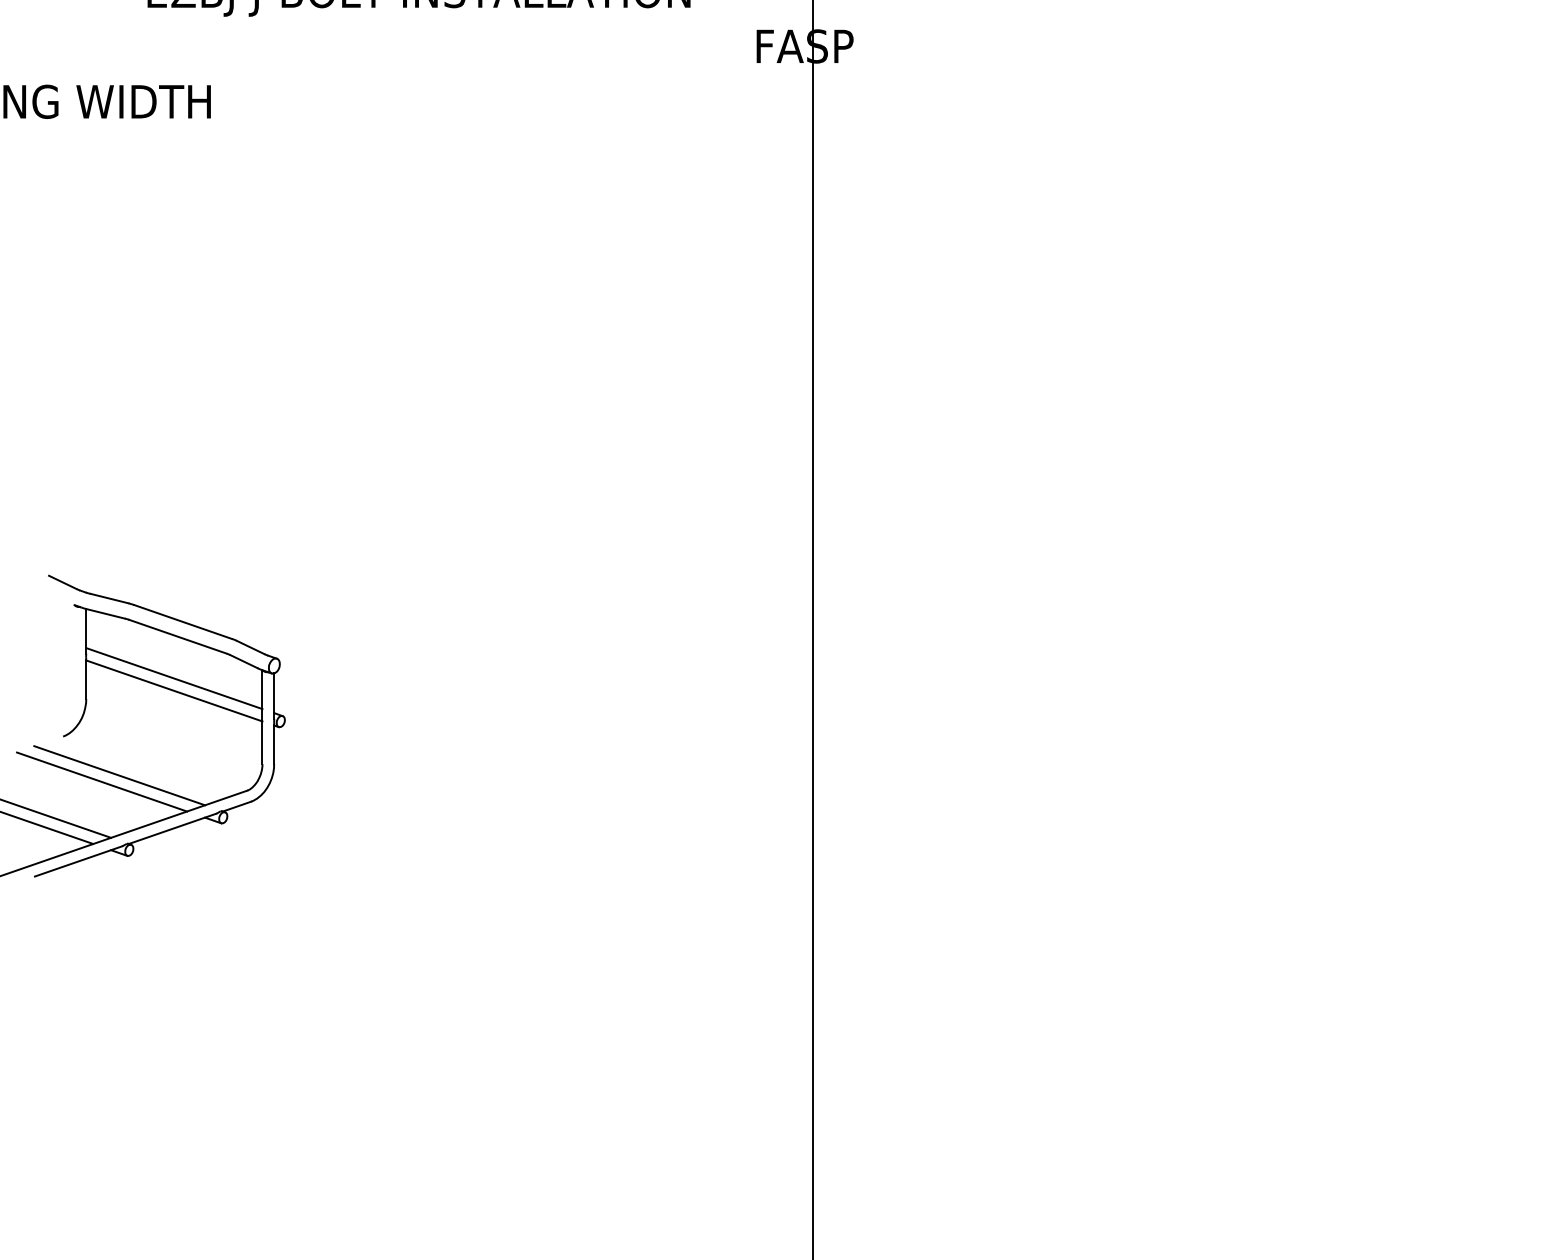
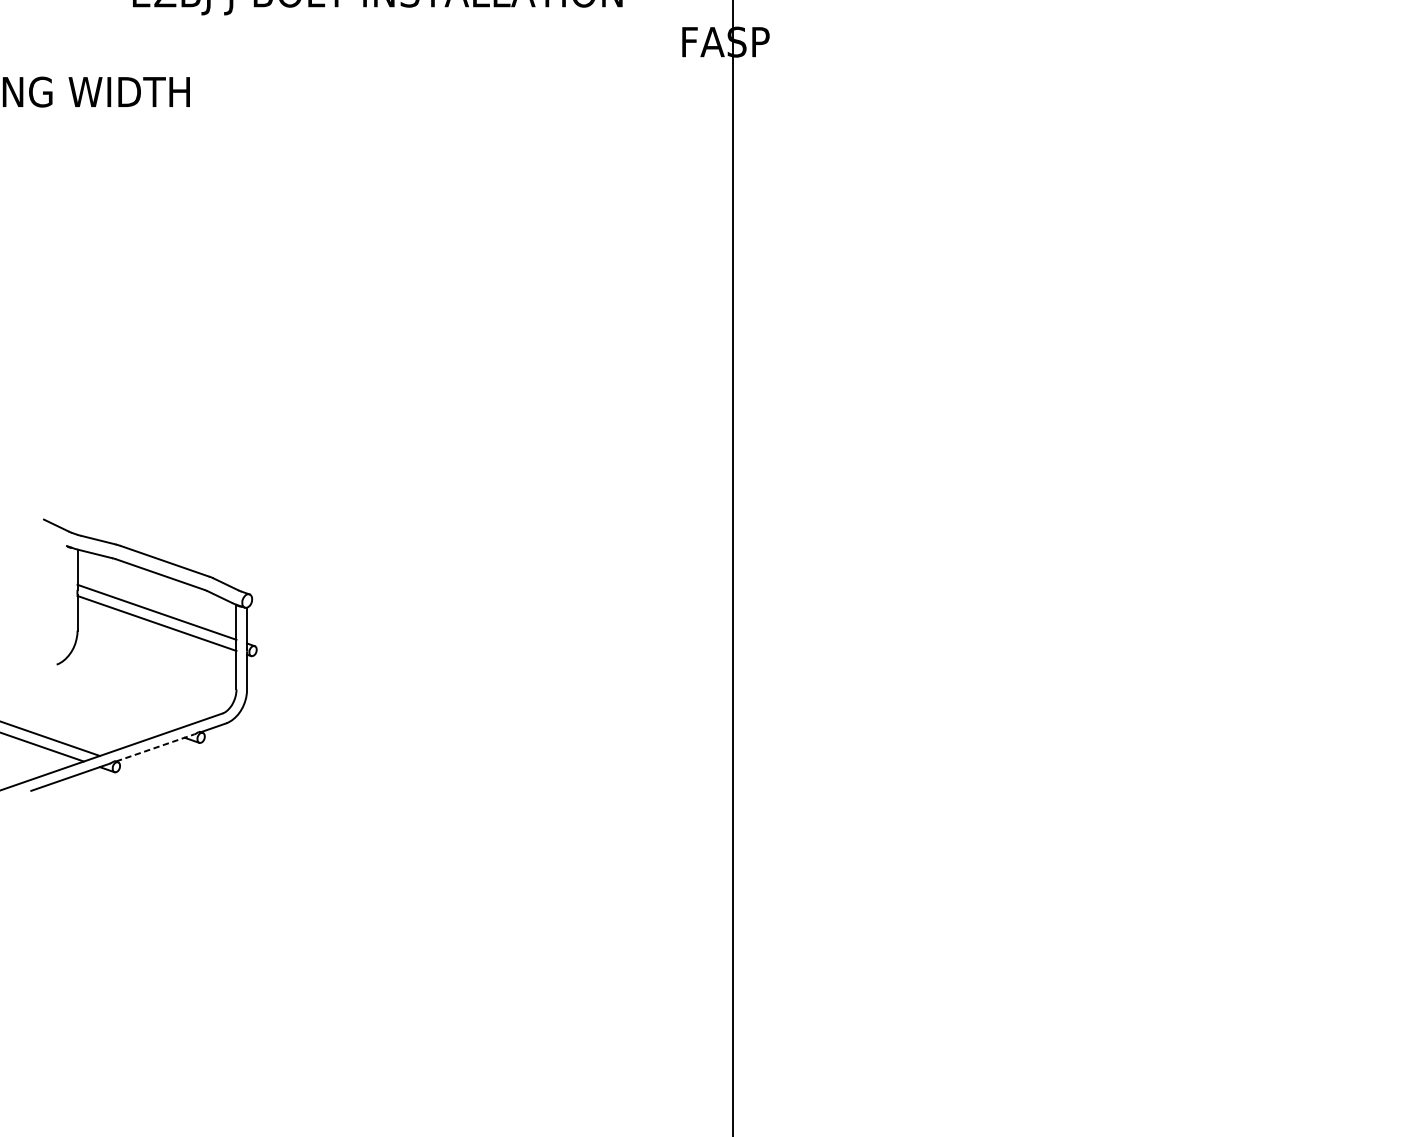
line: (119, 775) -> (107, 699), removed
line: (102, 781) -> (92, 705), removed
line: (172, 828) -> (155, 747), solid -> dashed

